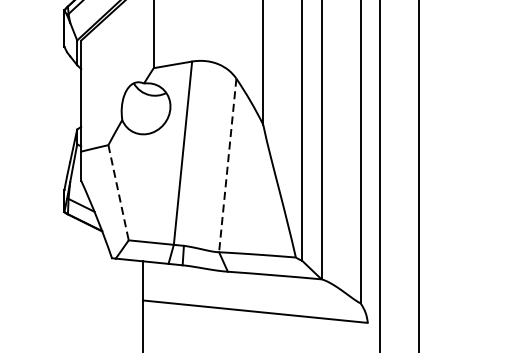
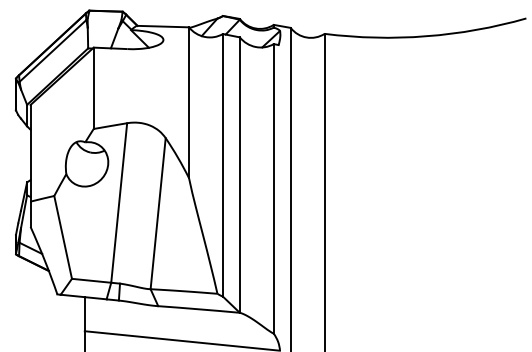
line: (228, 165) -> (158, 213), dashed -> solid
line: (119, 192) -> (63, 237), dashed -> solid

